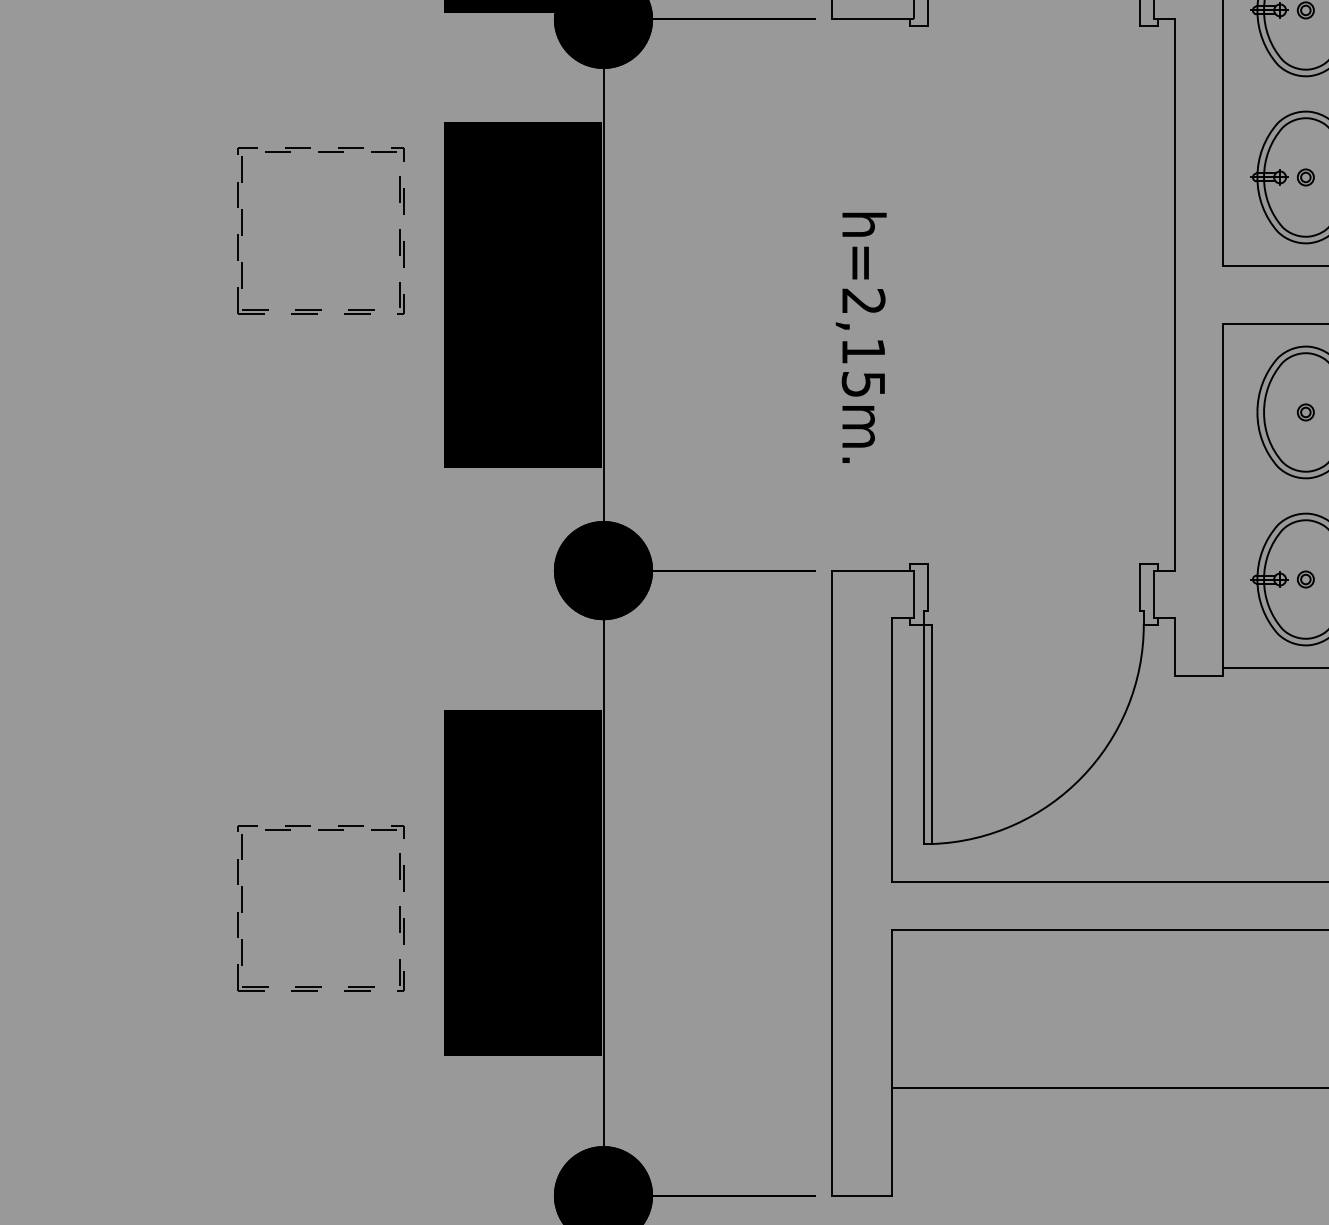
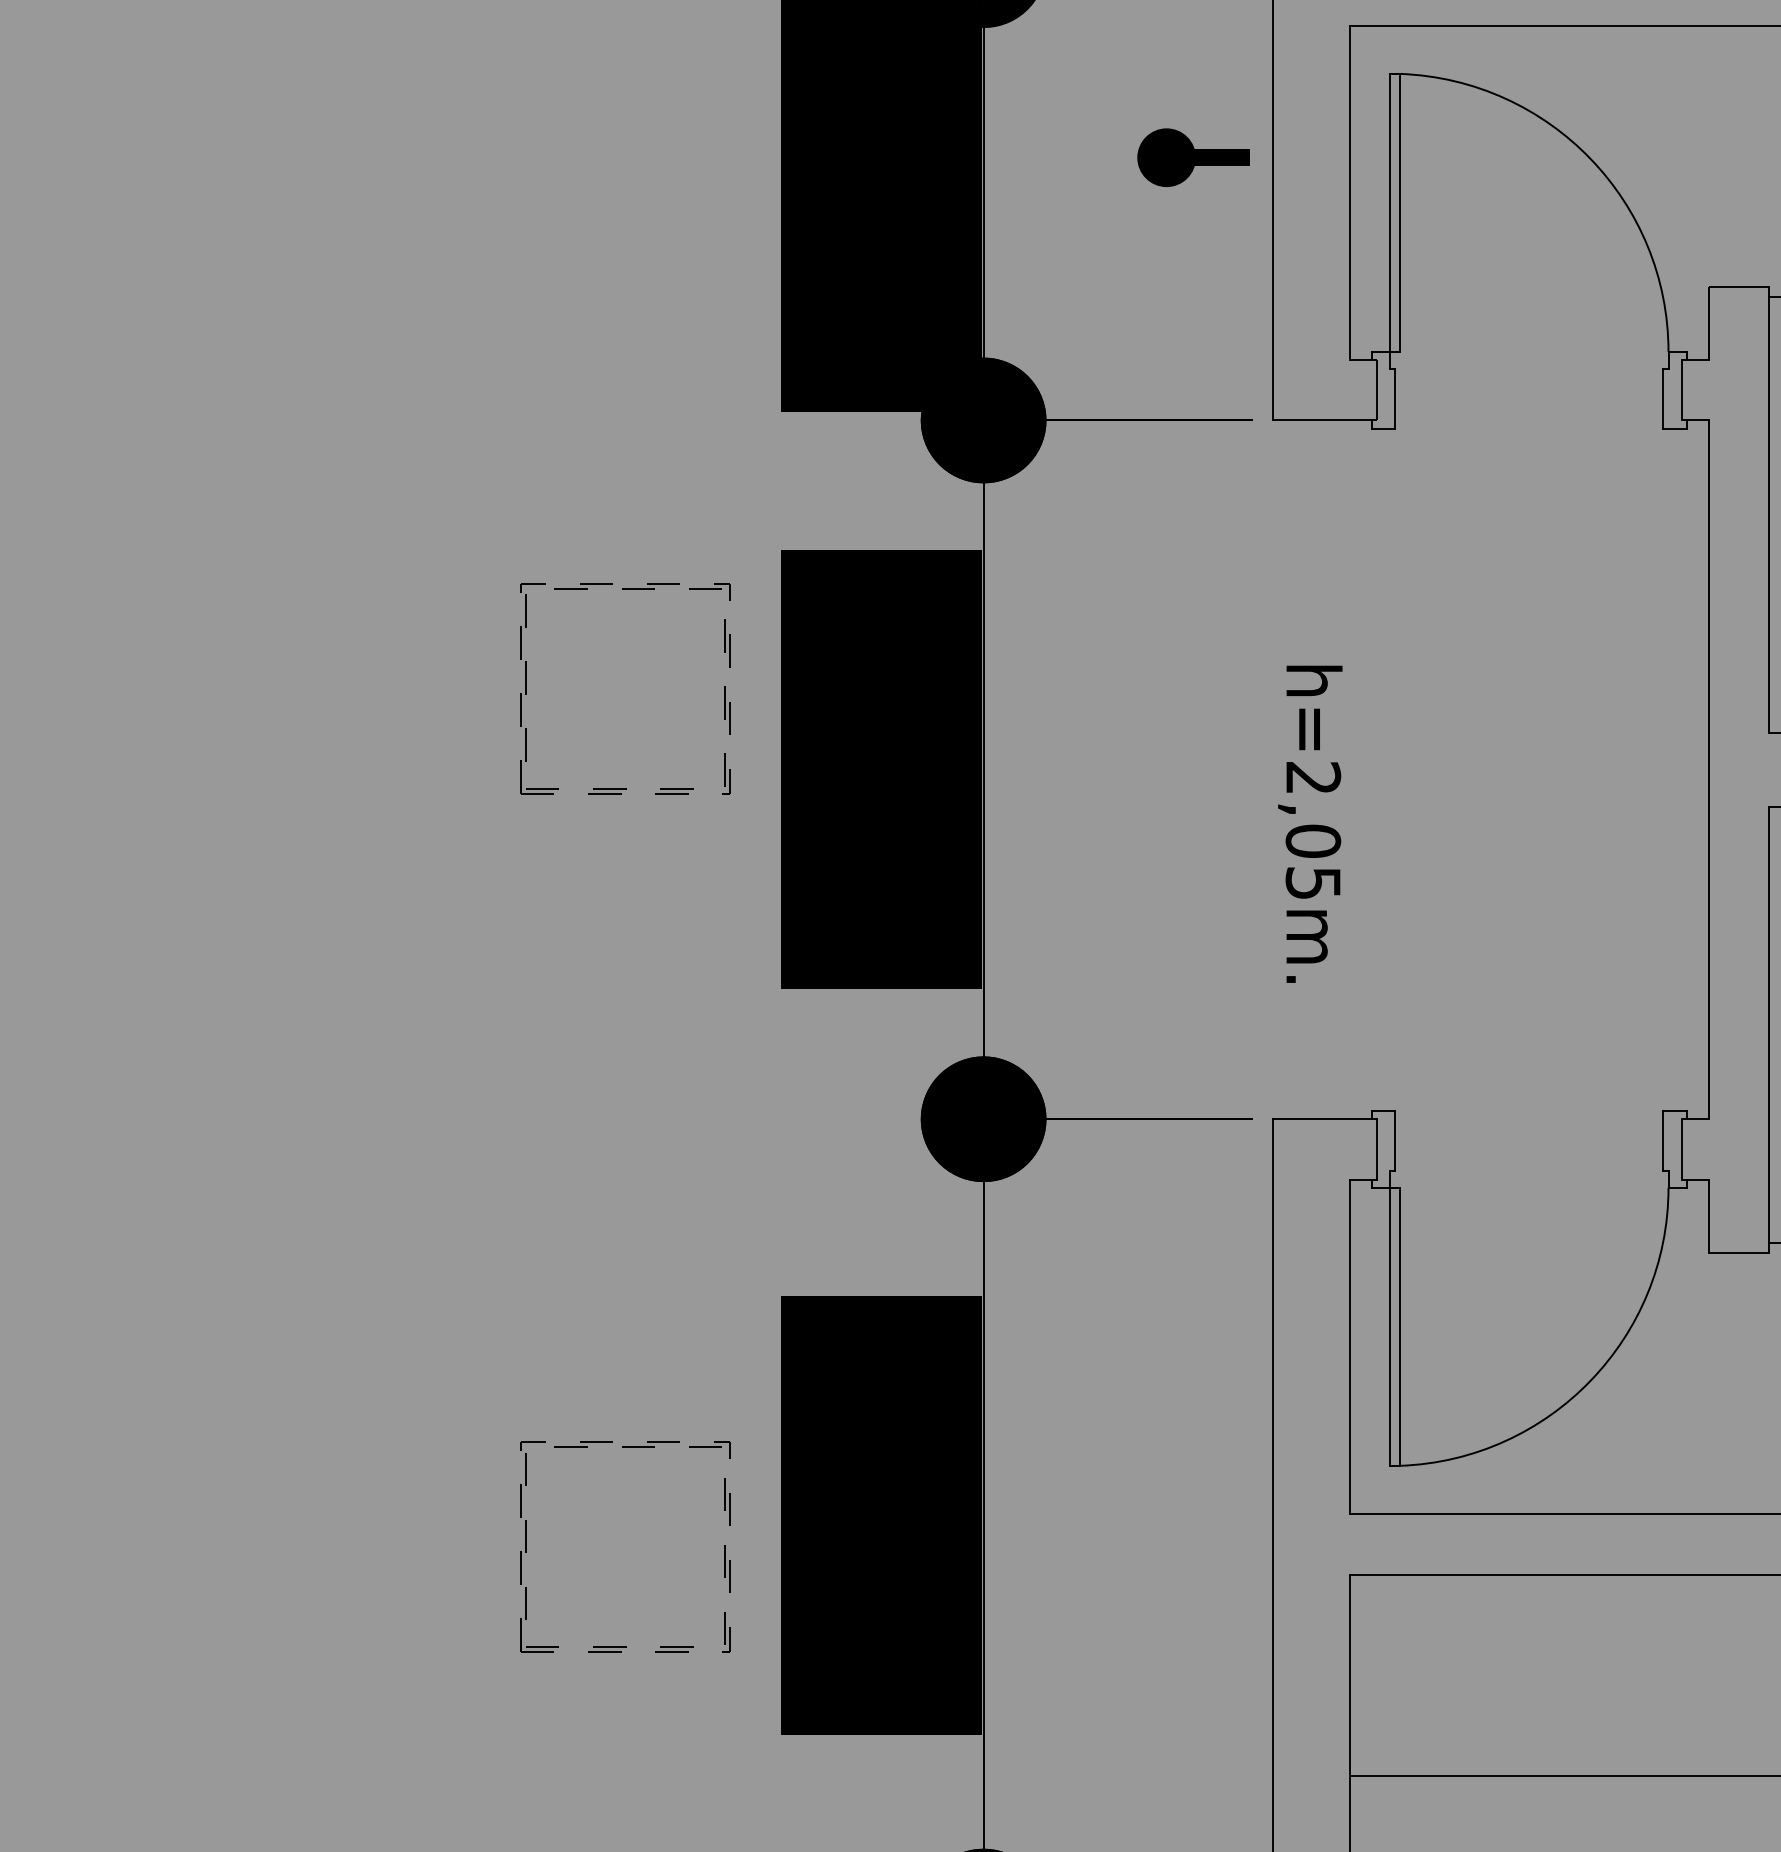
text: (863, 350) -> (1313, 840), h=2,15m. -> h=2,05m.

